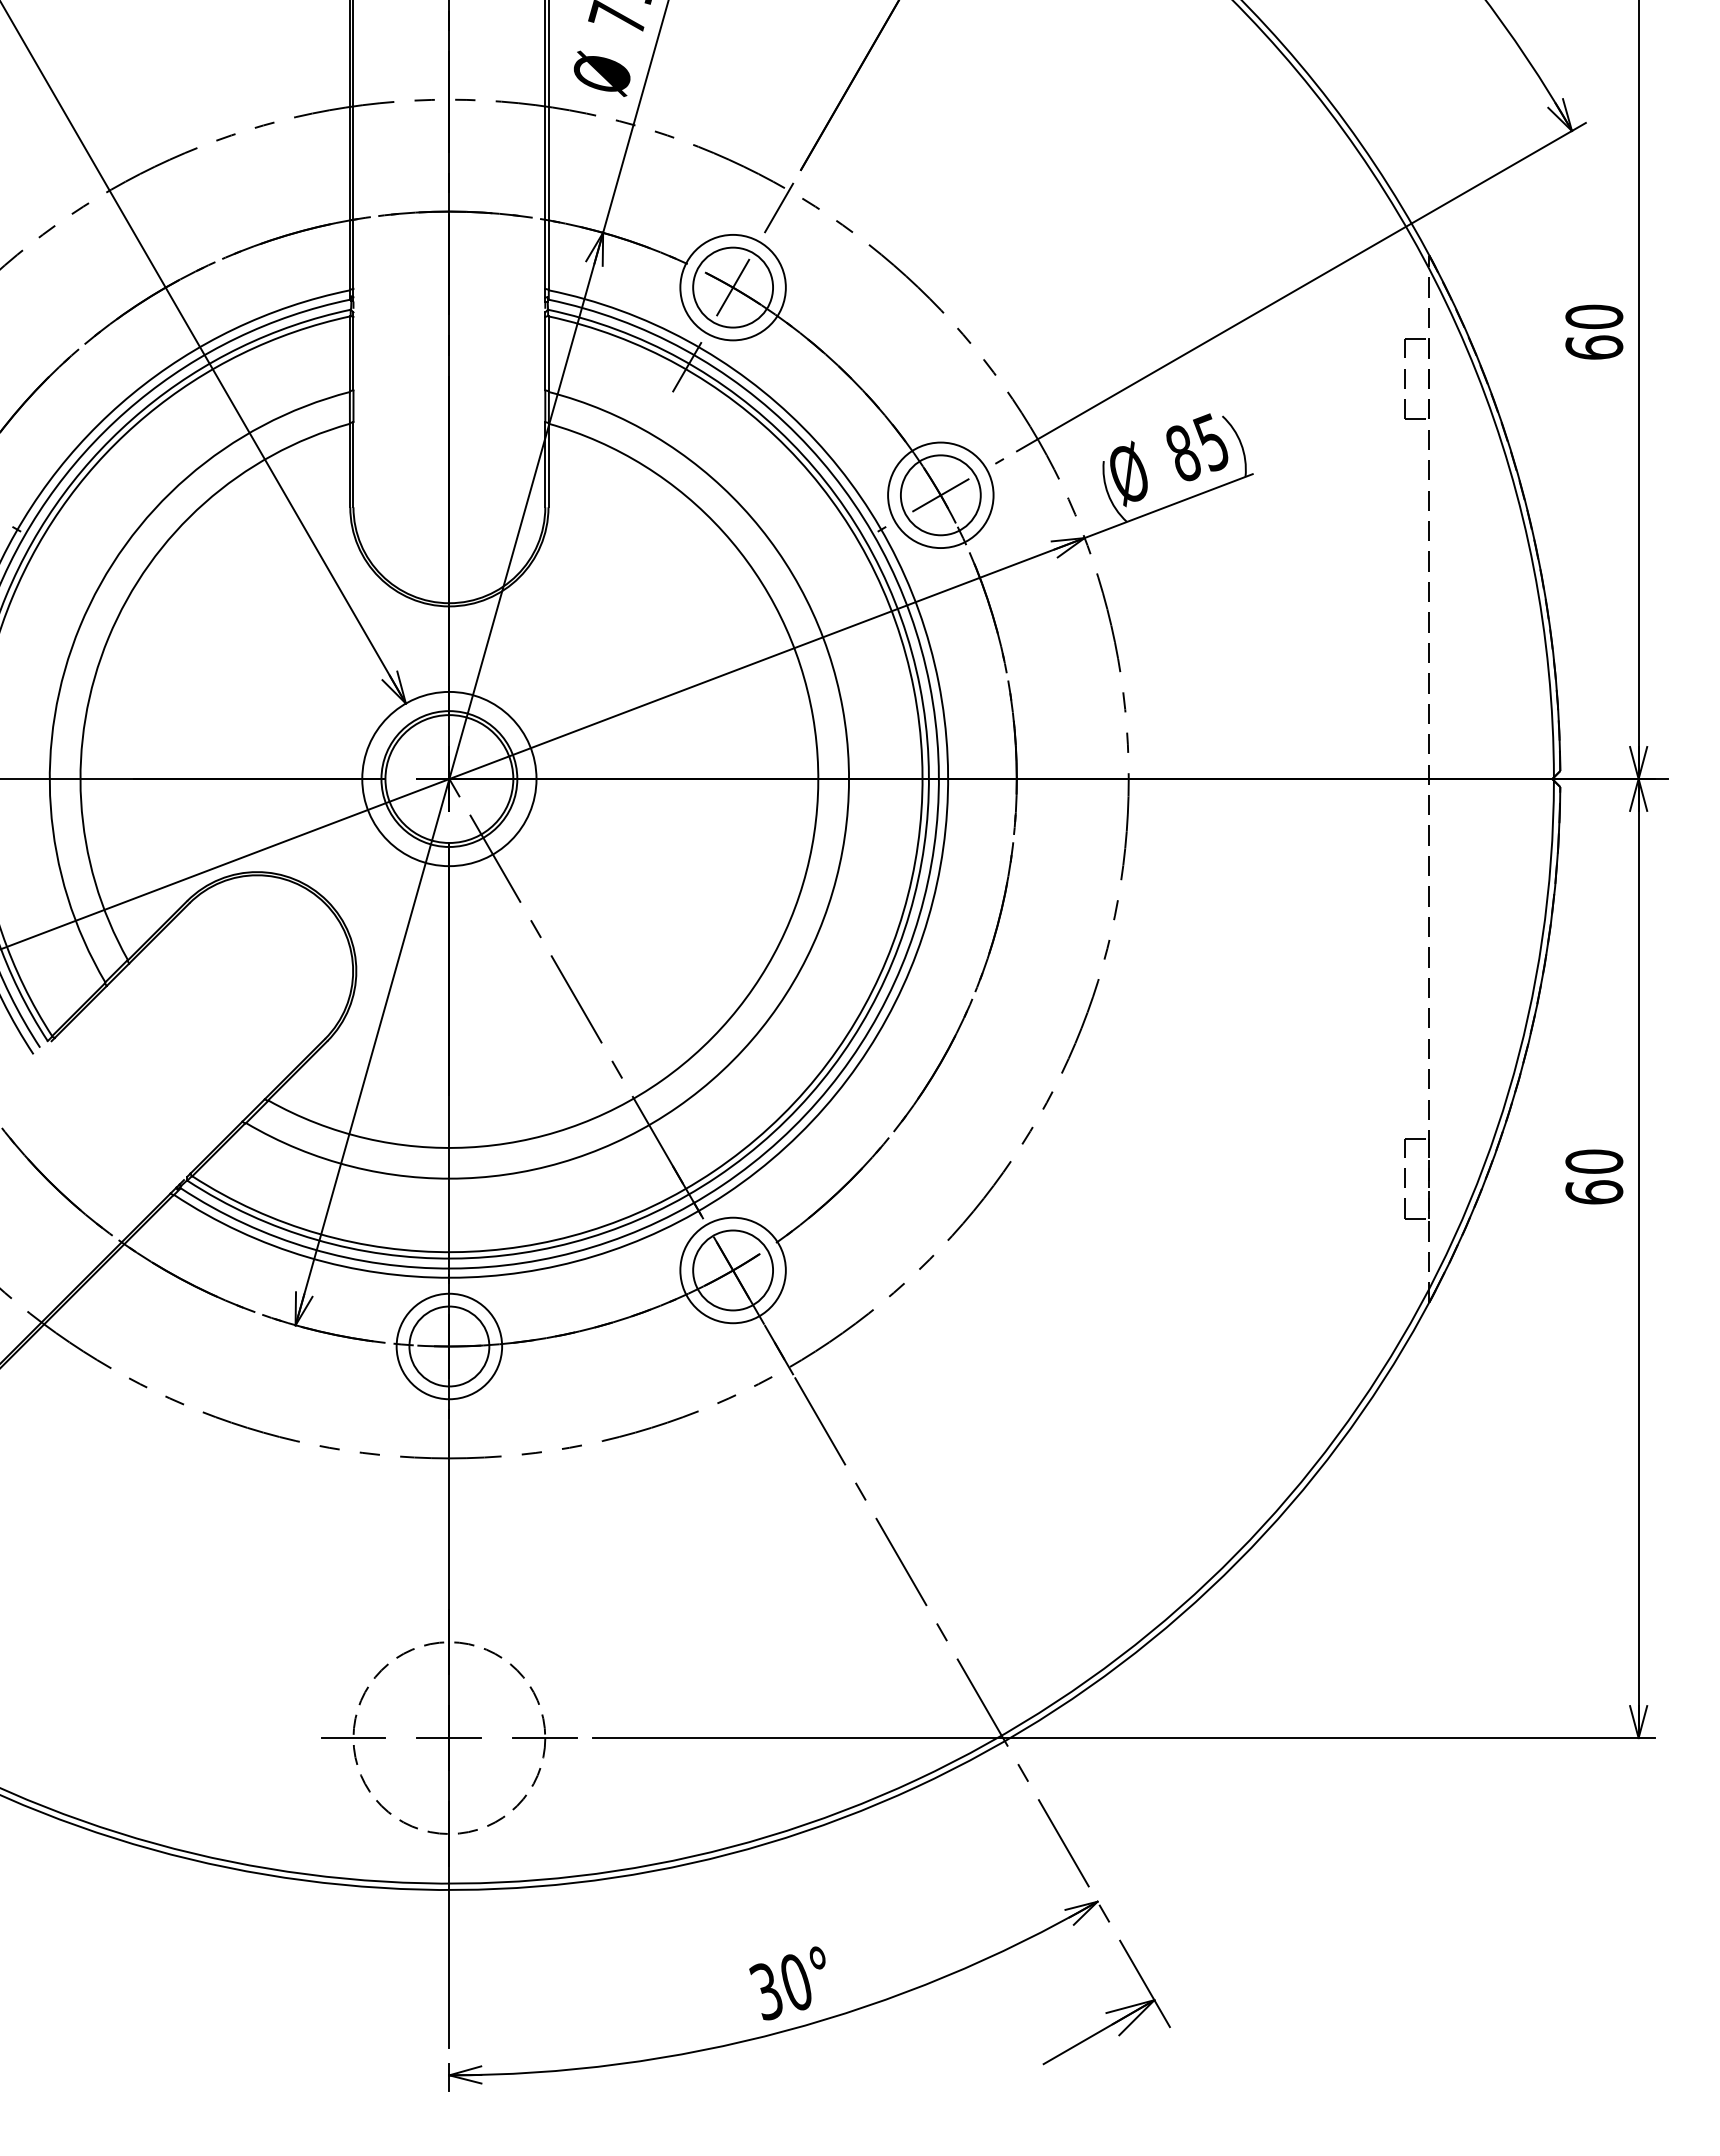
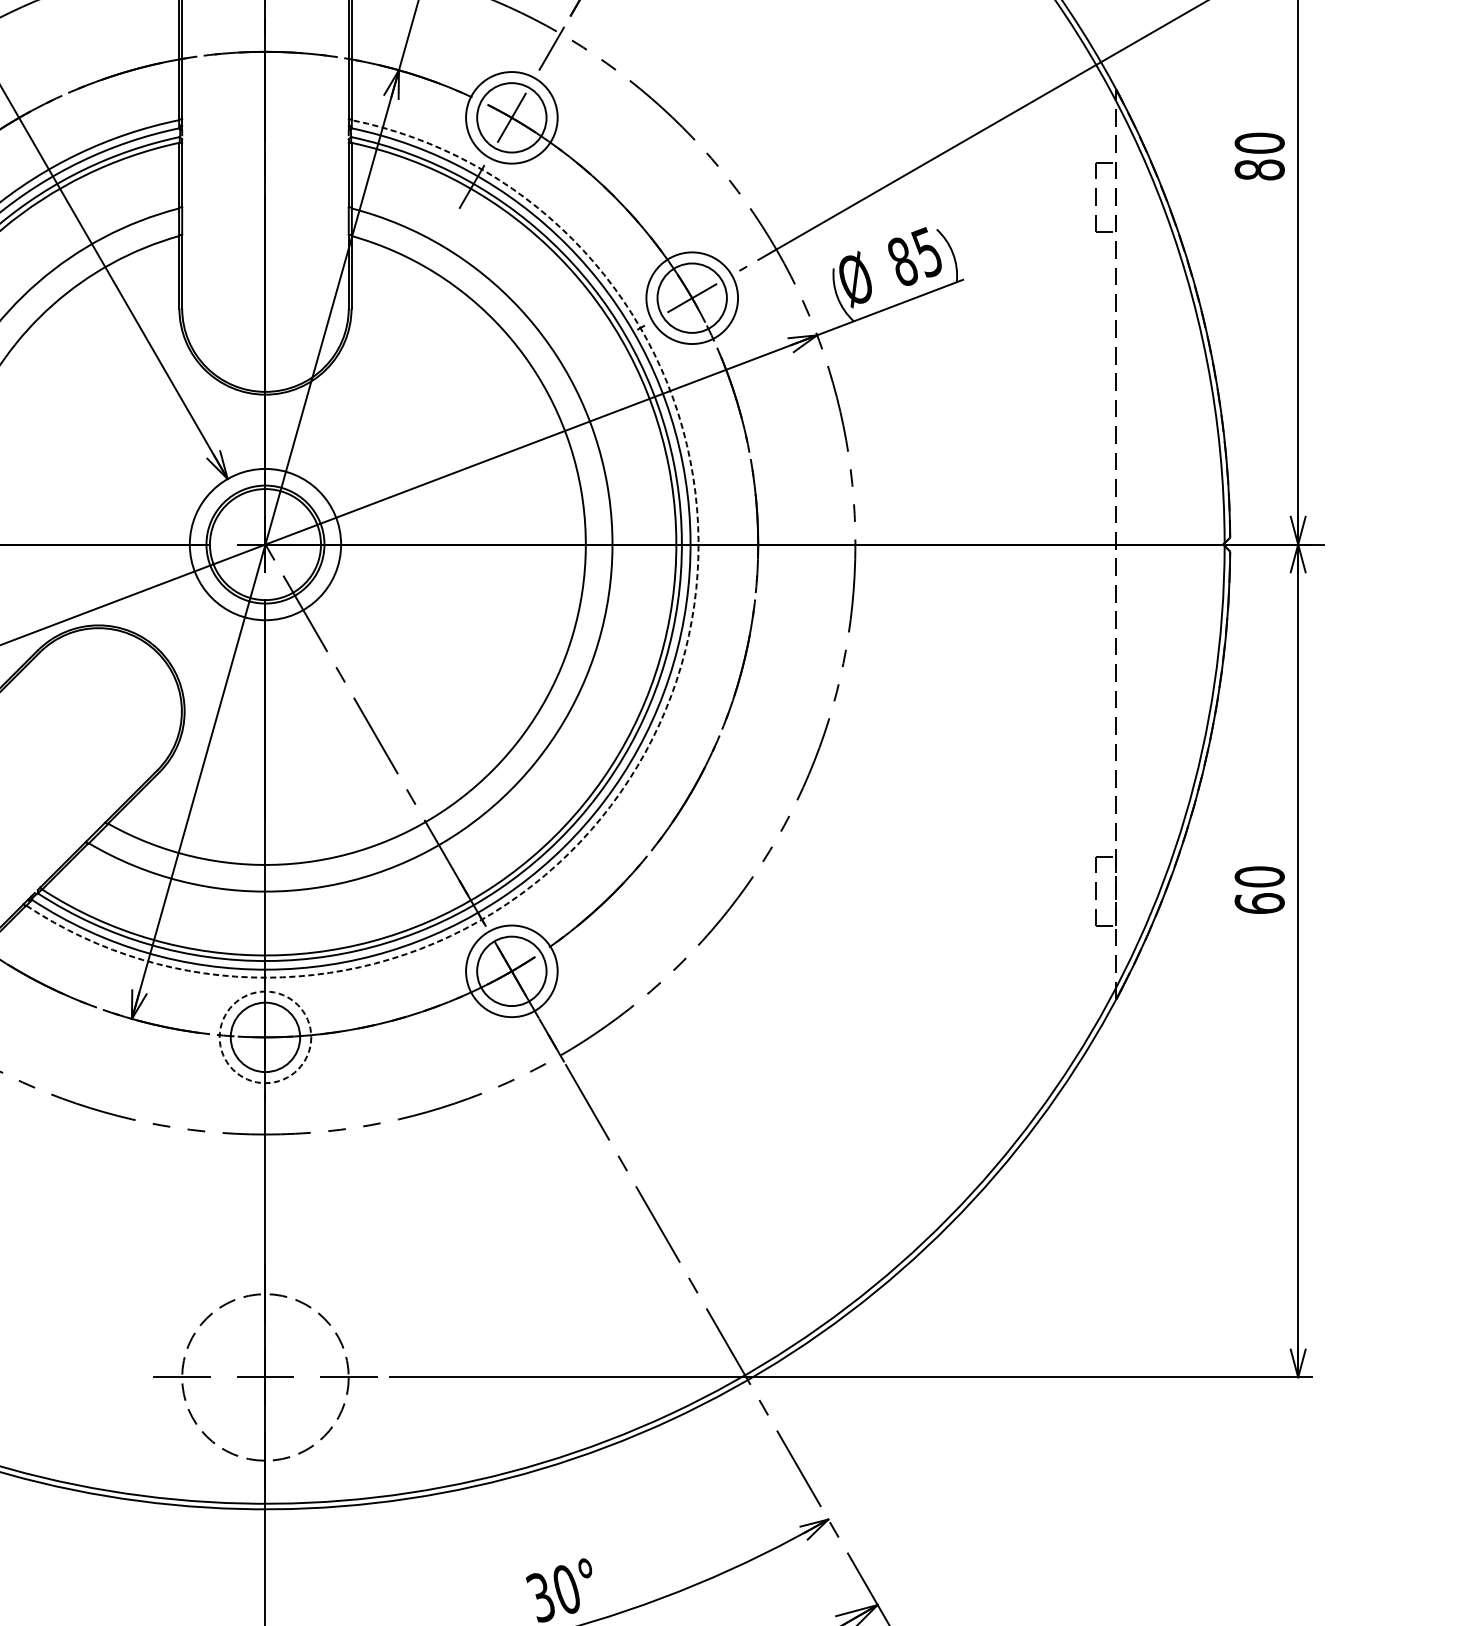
text: (1594, 347) -> (1259, 169), 60 -> 80
arc: (910, 969) -> (665, 709), solid -> dashed
circle: (449, 1346) -> (265, 1037), solid -> dashed

